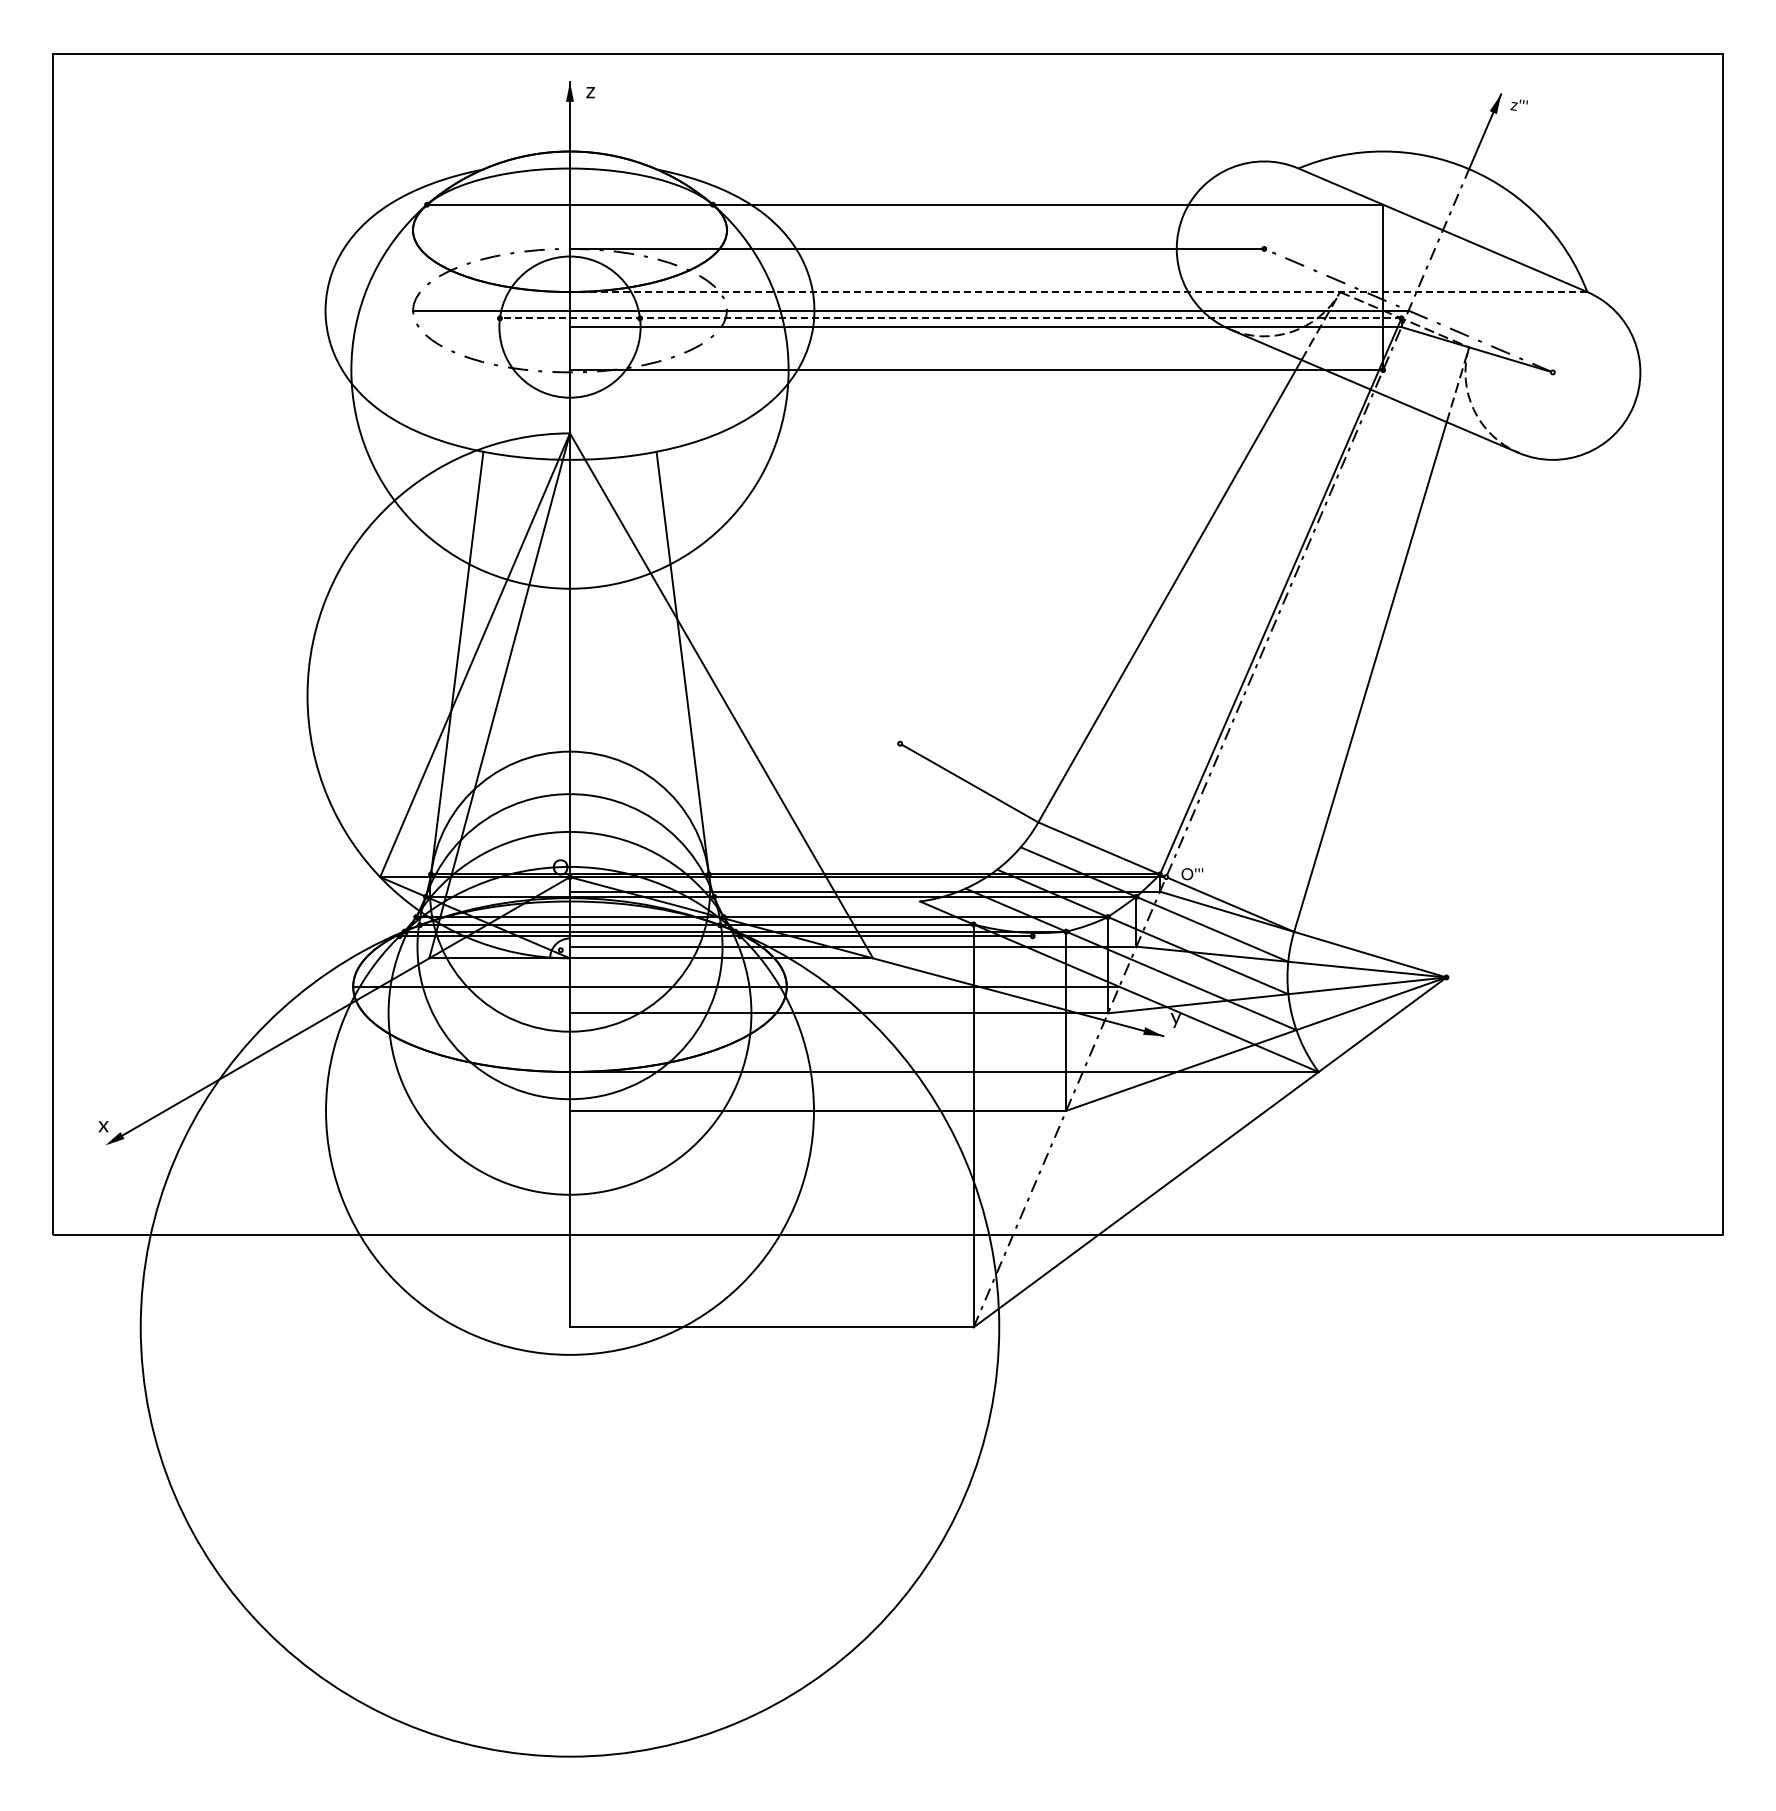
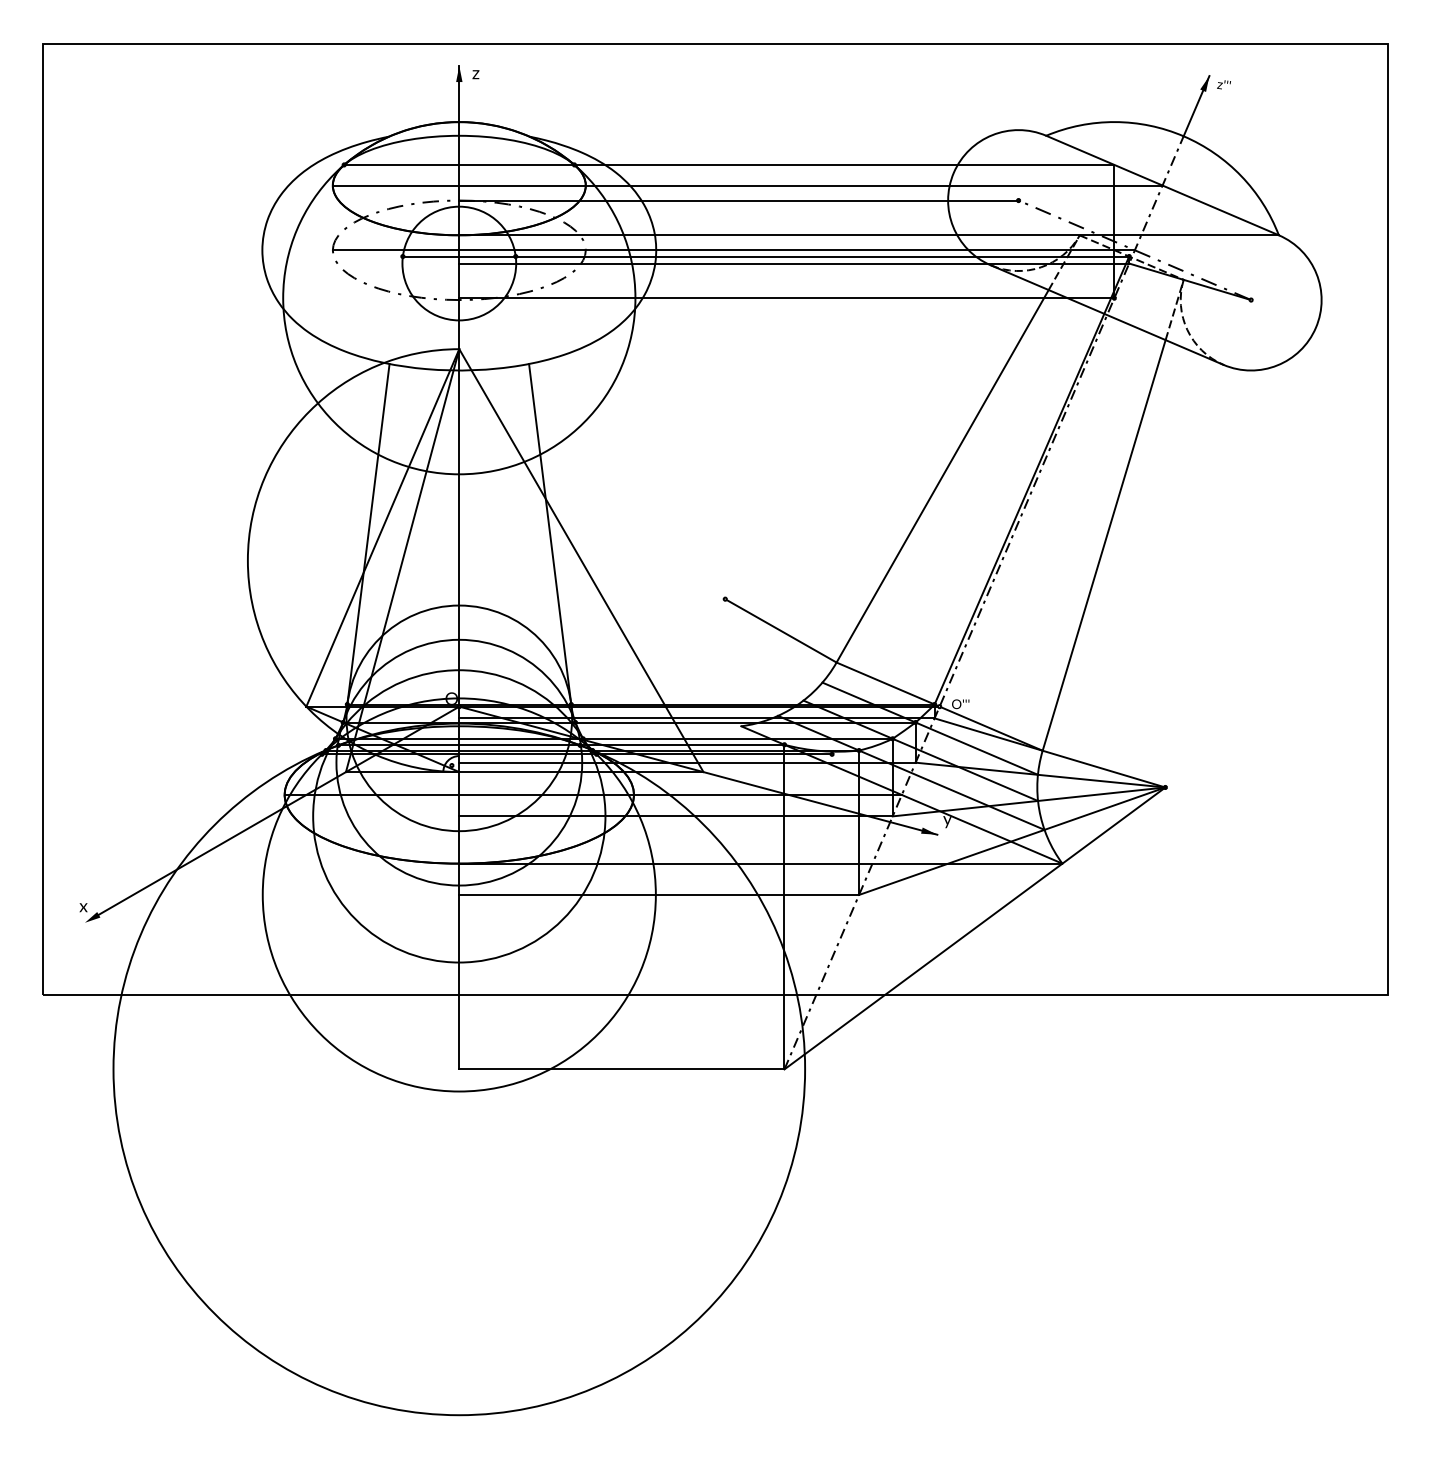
line: (927, 230) -> (747, 185), added
line: (1078, 292) -> (868, 235), dashed -> solid
line: (950, 318) -> (765, 256), dashed -> solid

